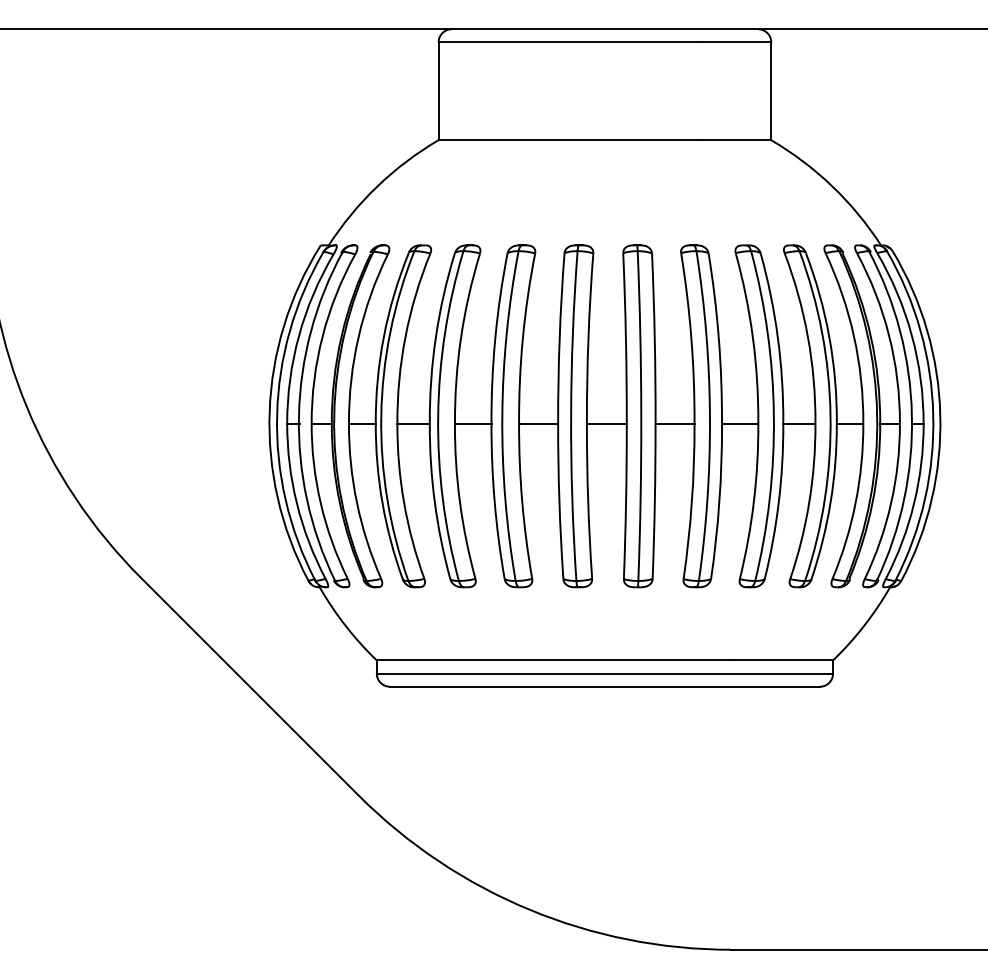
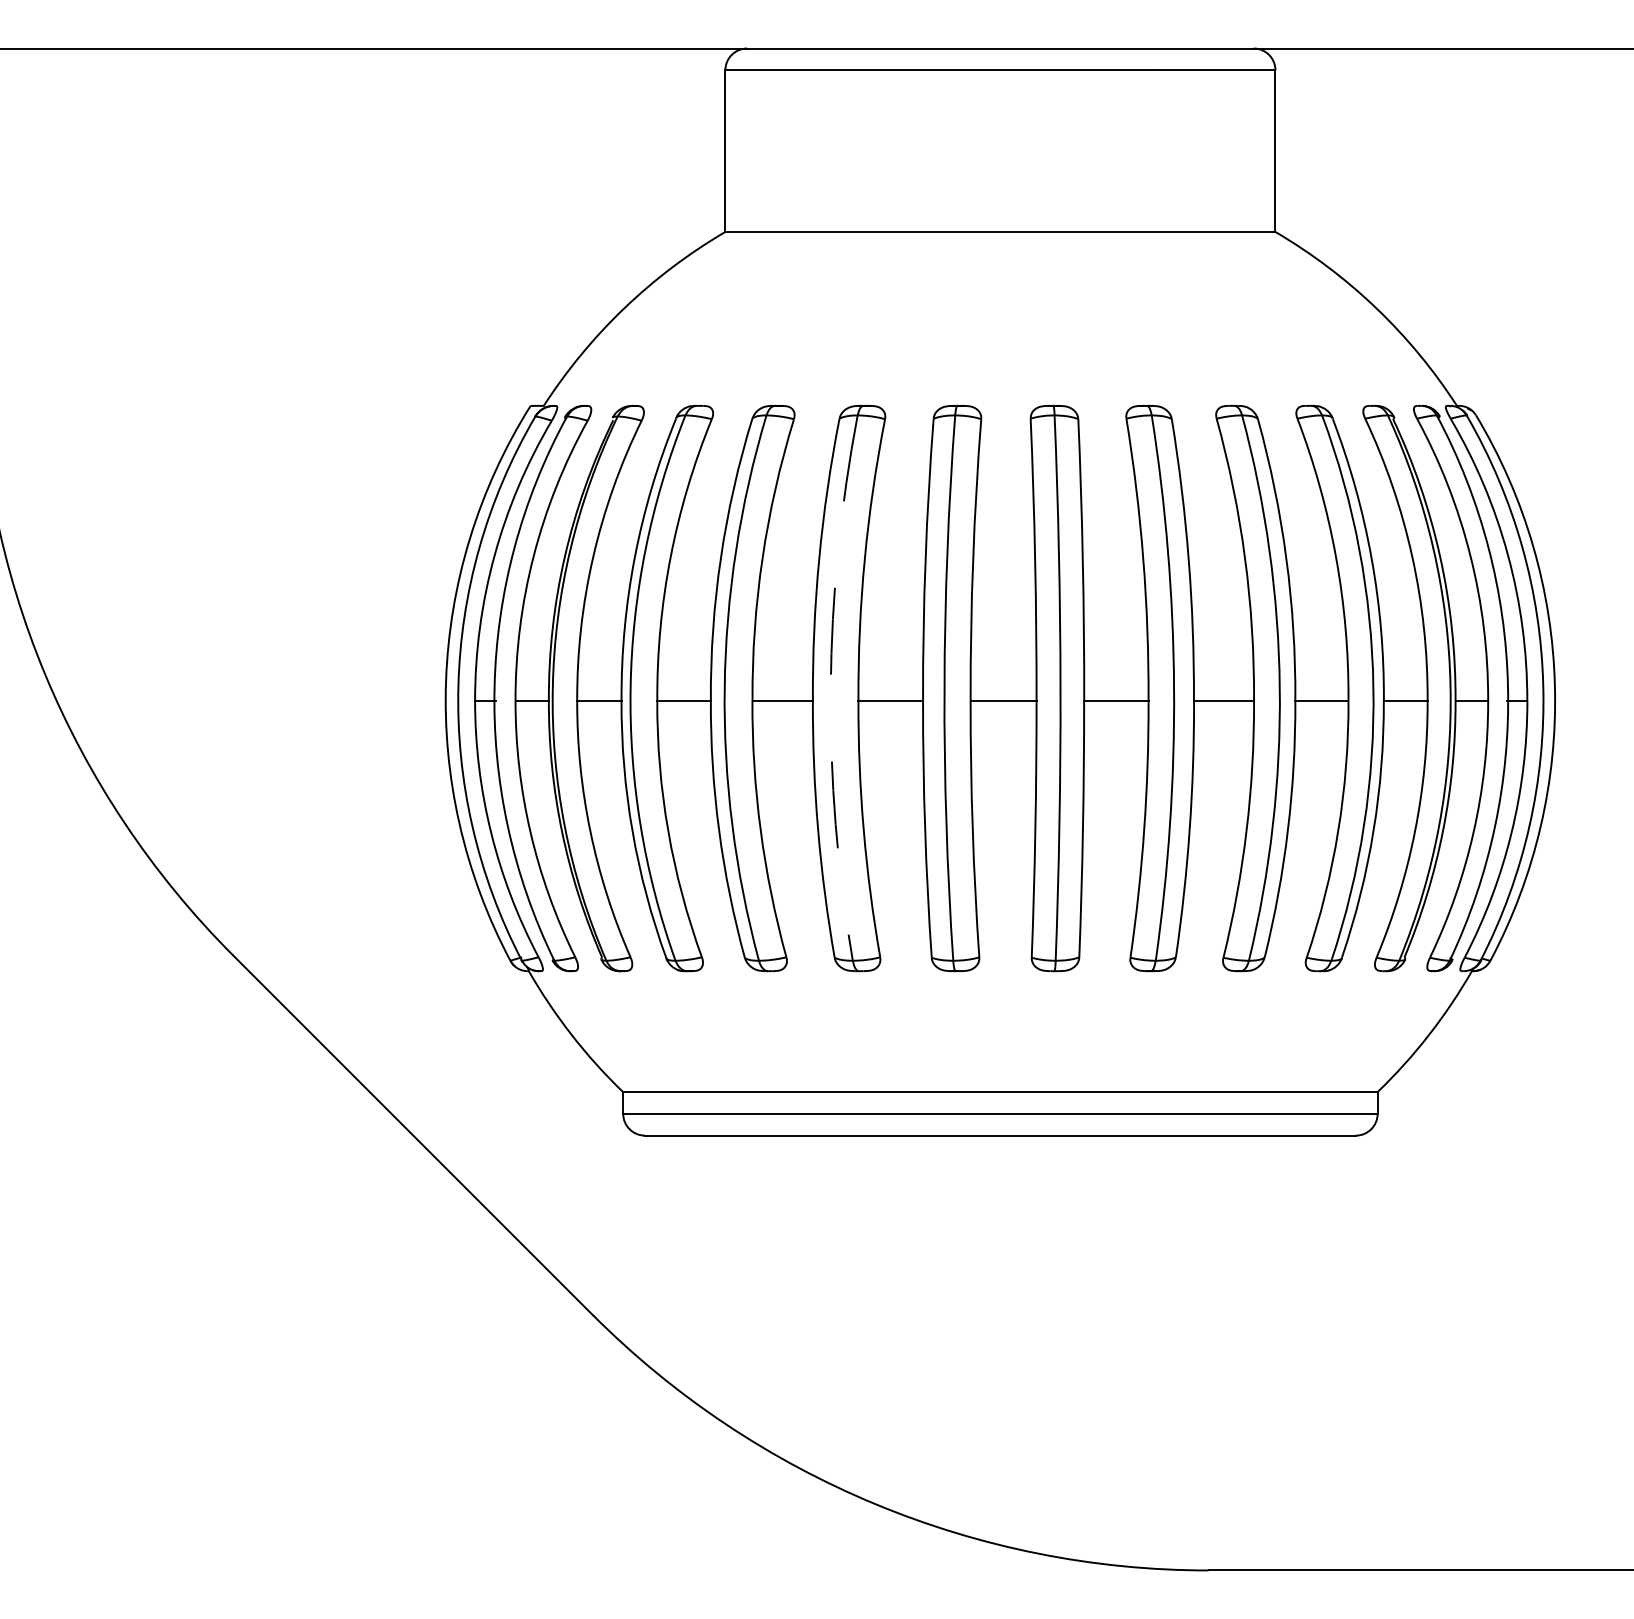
arc: (502, 415) -> (831, 687), solid -> dashed

